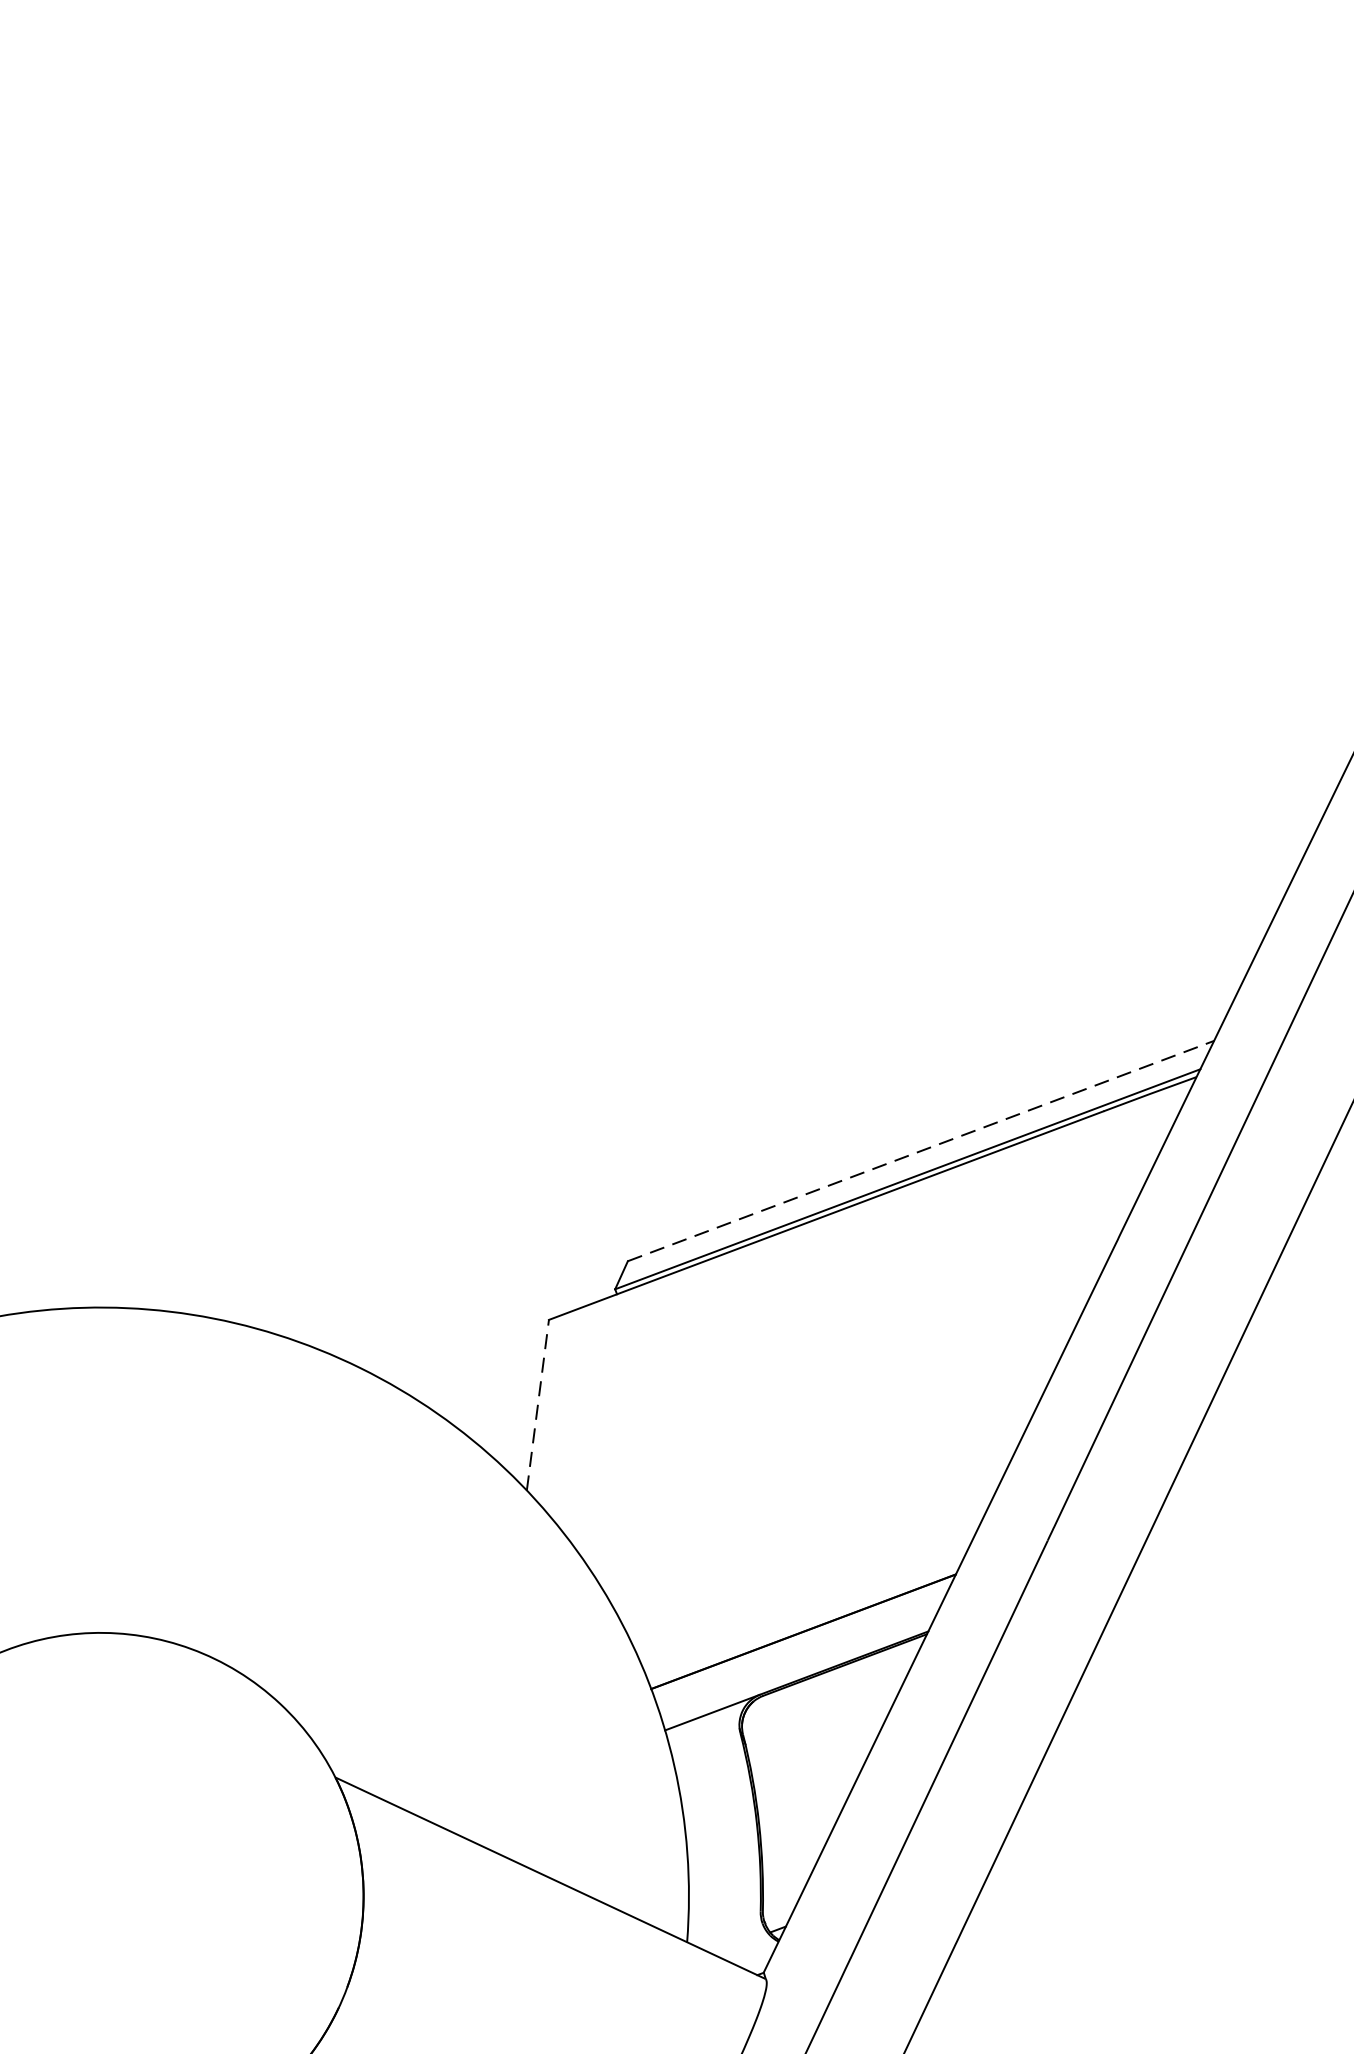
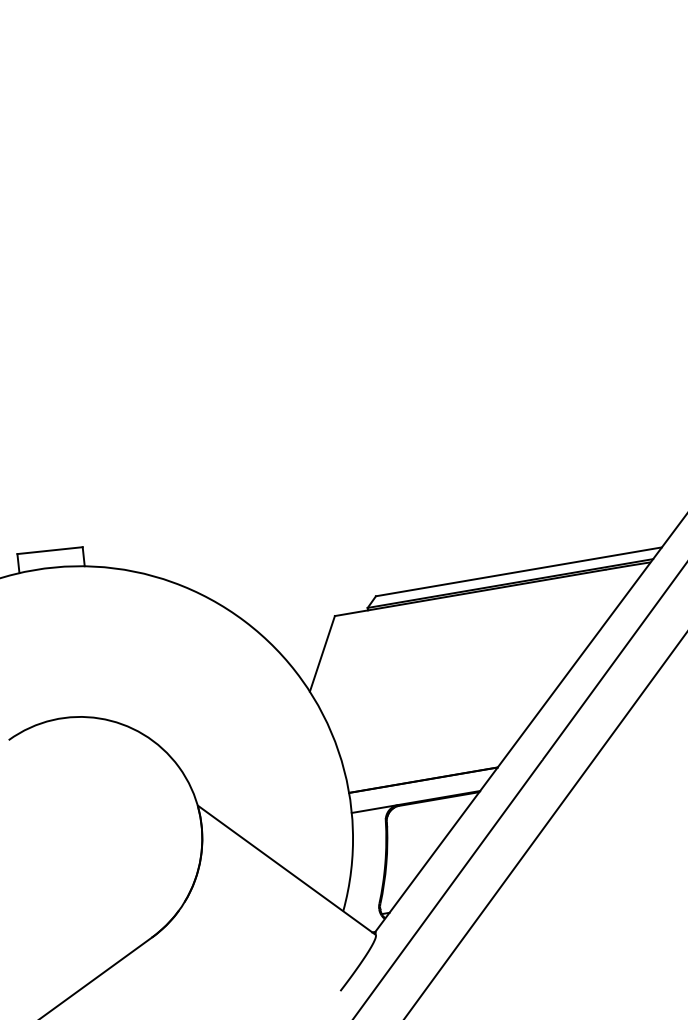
line: (922, 1150) -> (519, 571), dashed -> solid
line: (537, 1404) -> (322, 653), dashed -> solid

